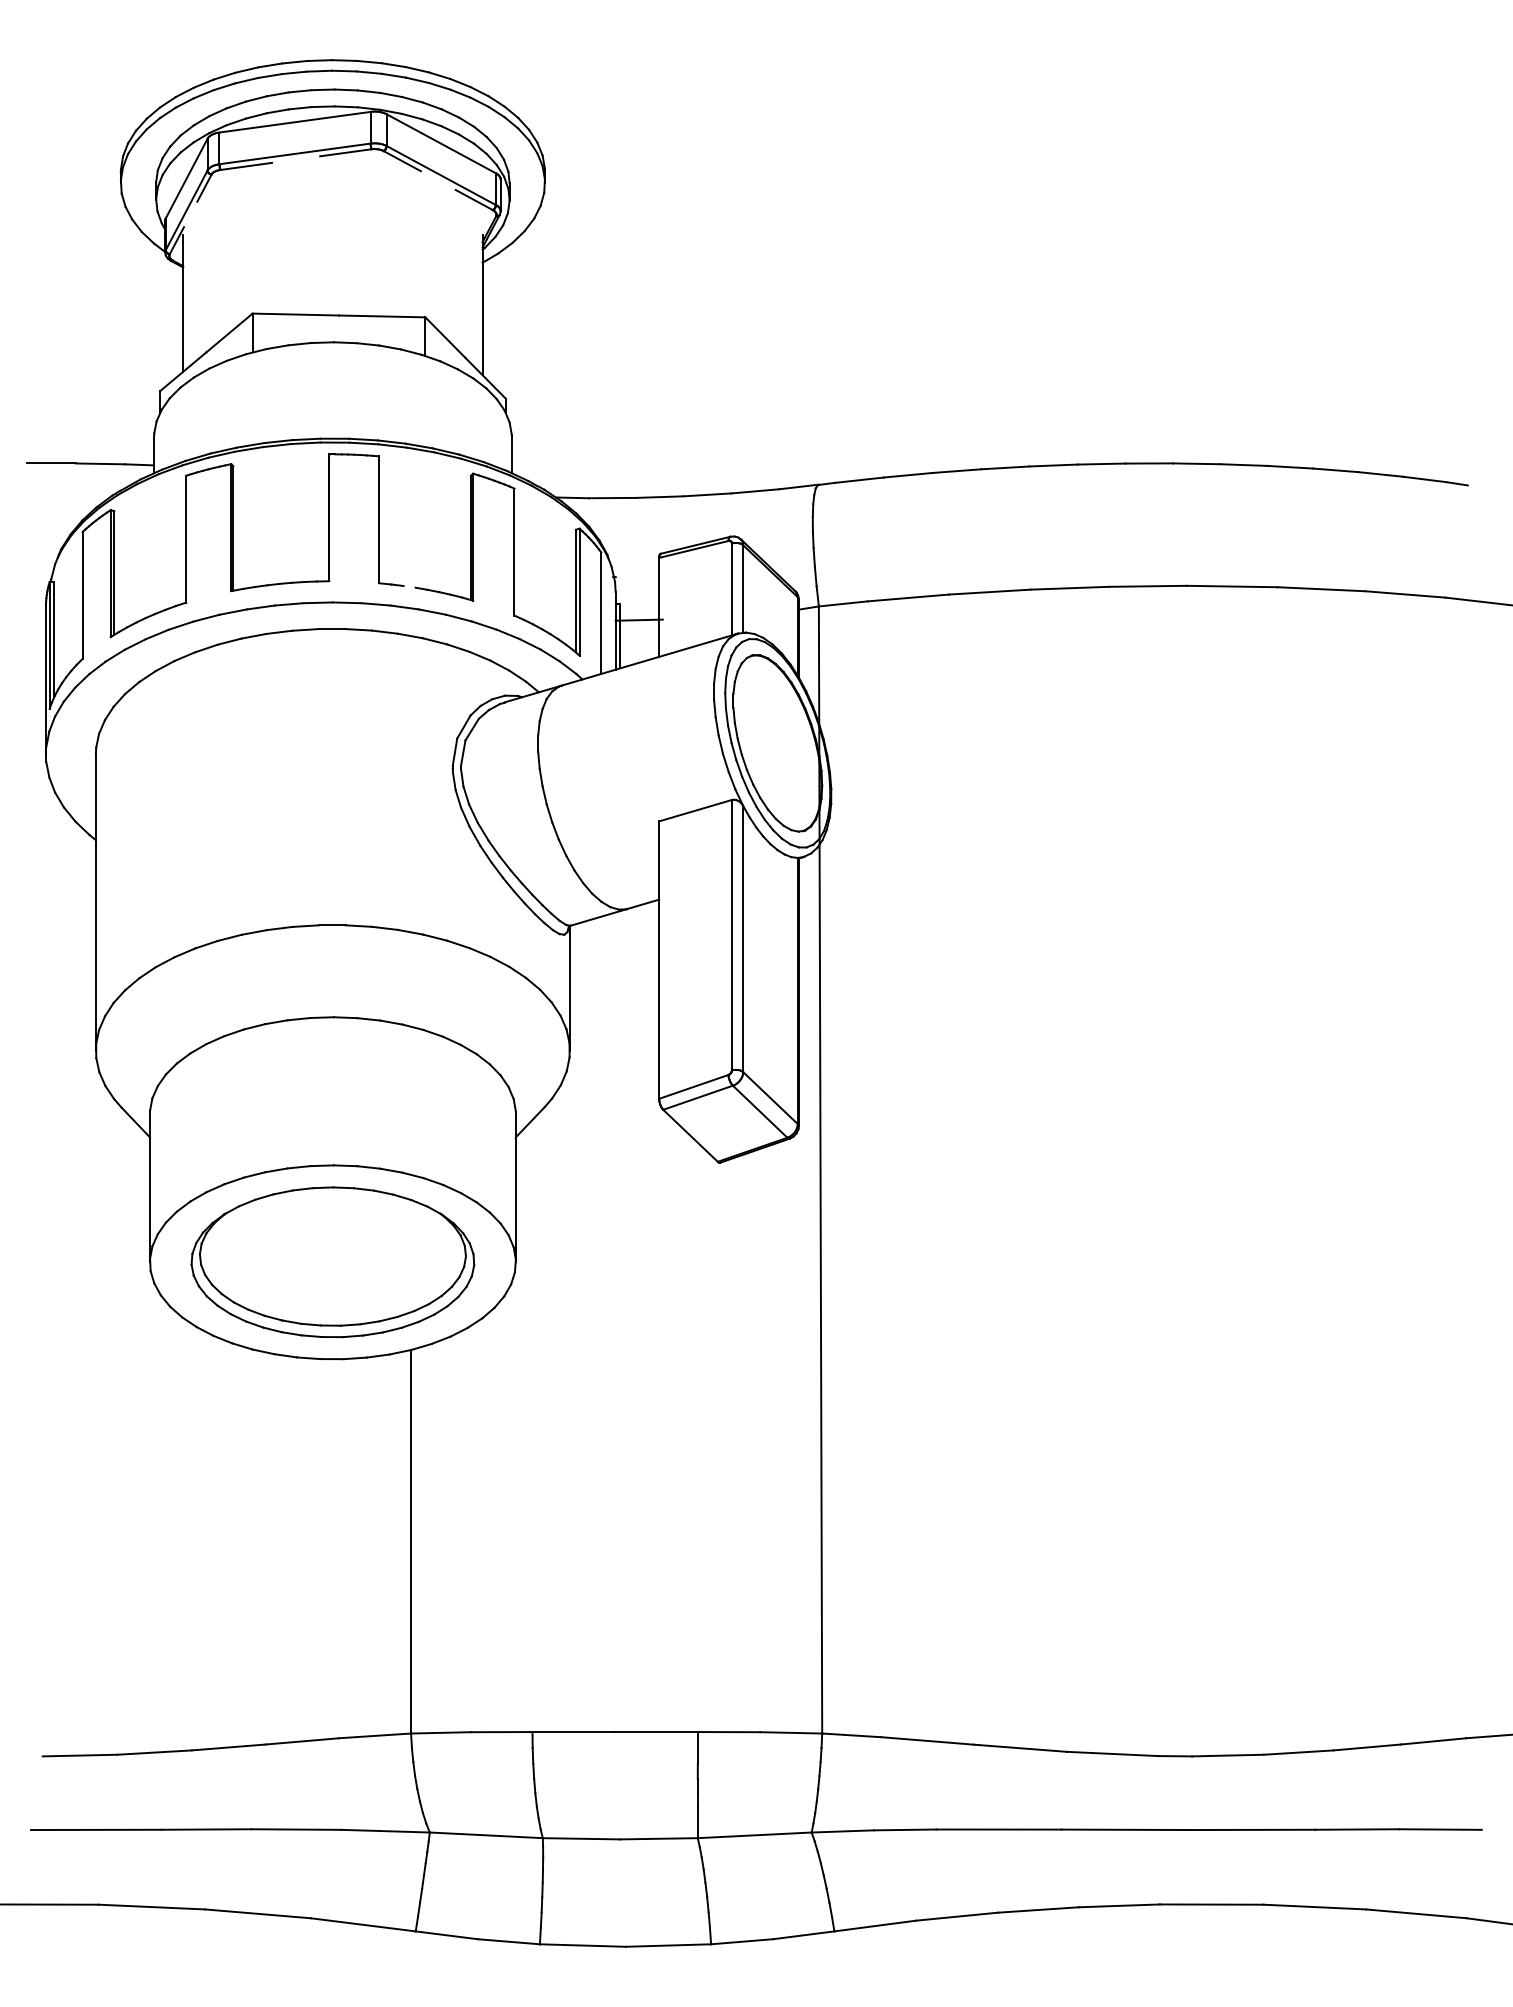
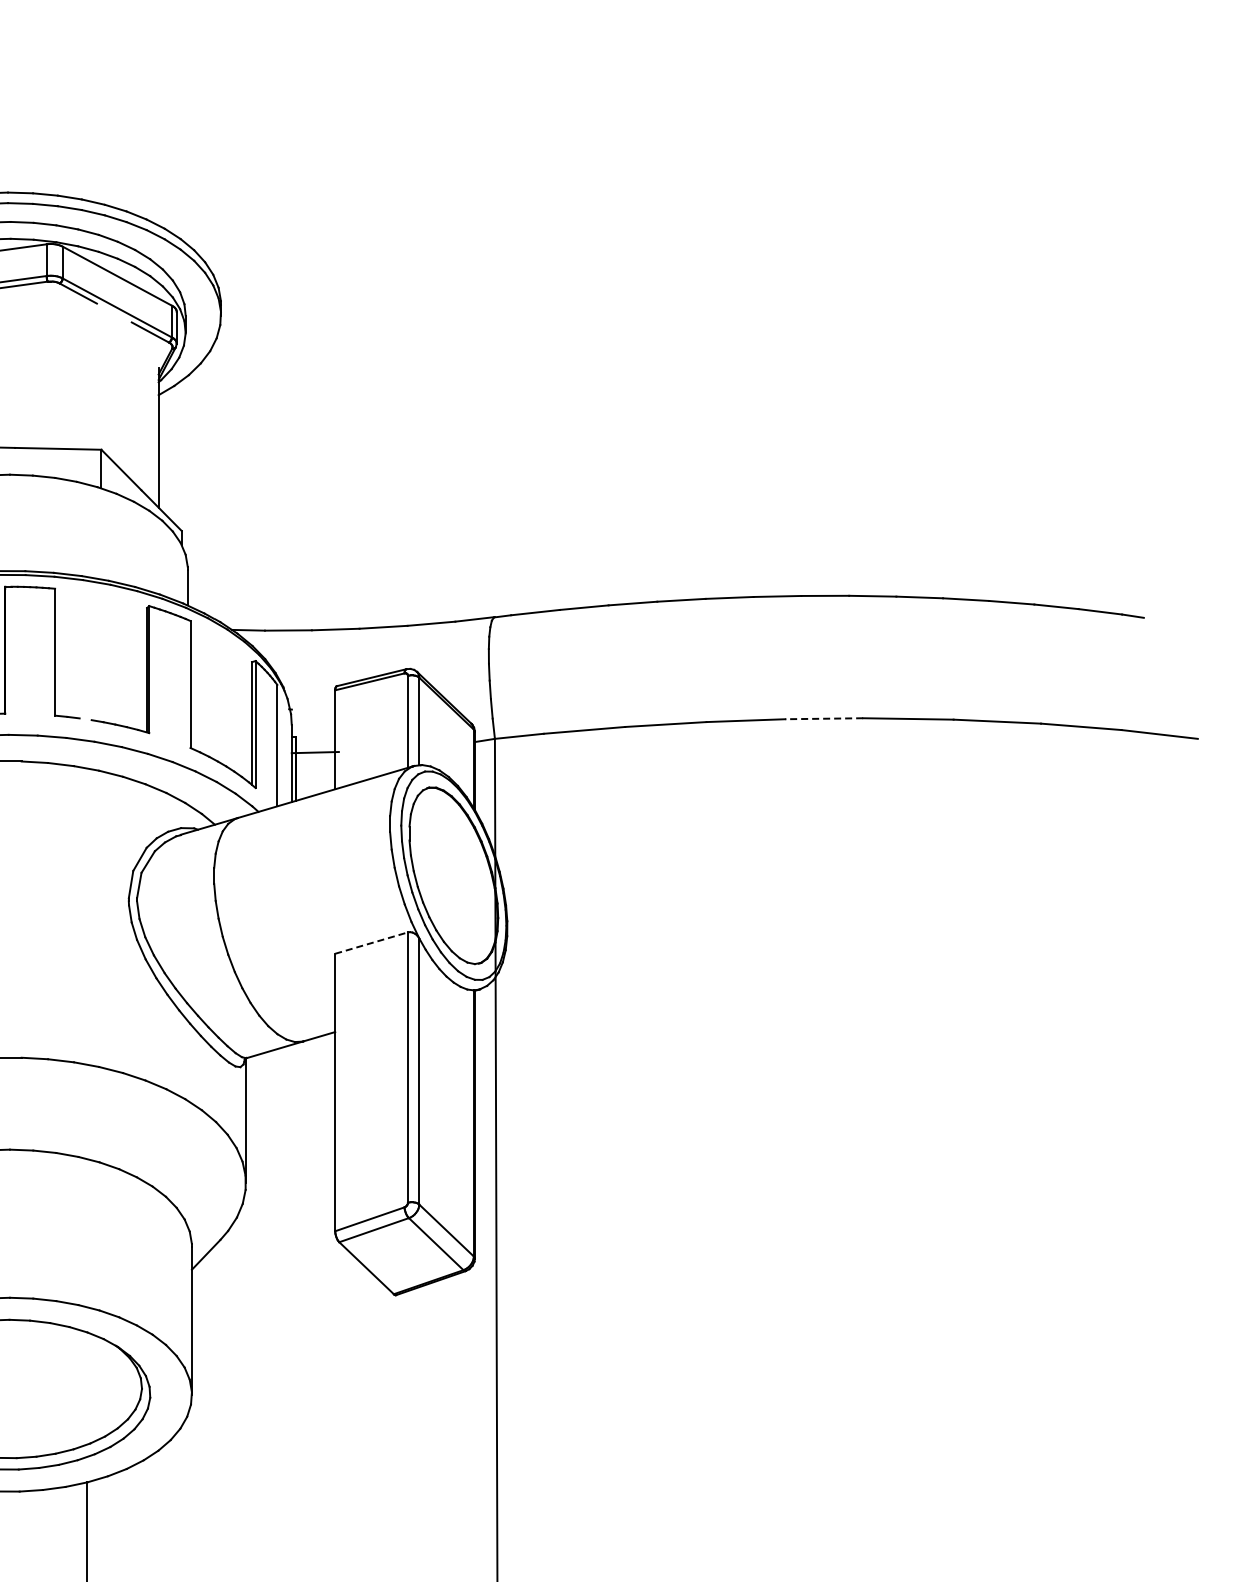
line: (1148, 586) -> (824, 718), solid -> dashed
line: (695, 810) -> (371, 942), solid -> dashed

